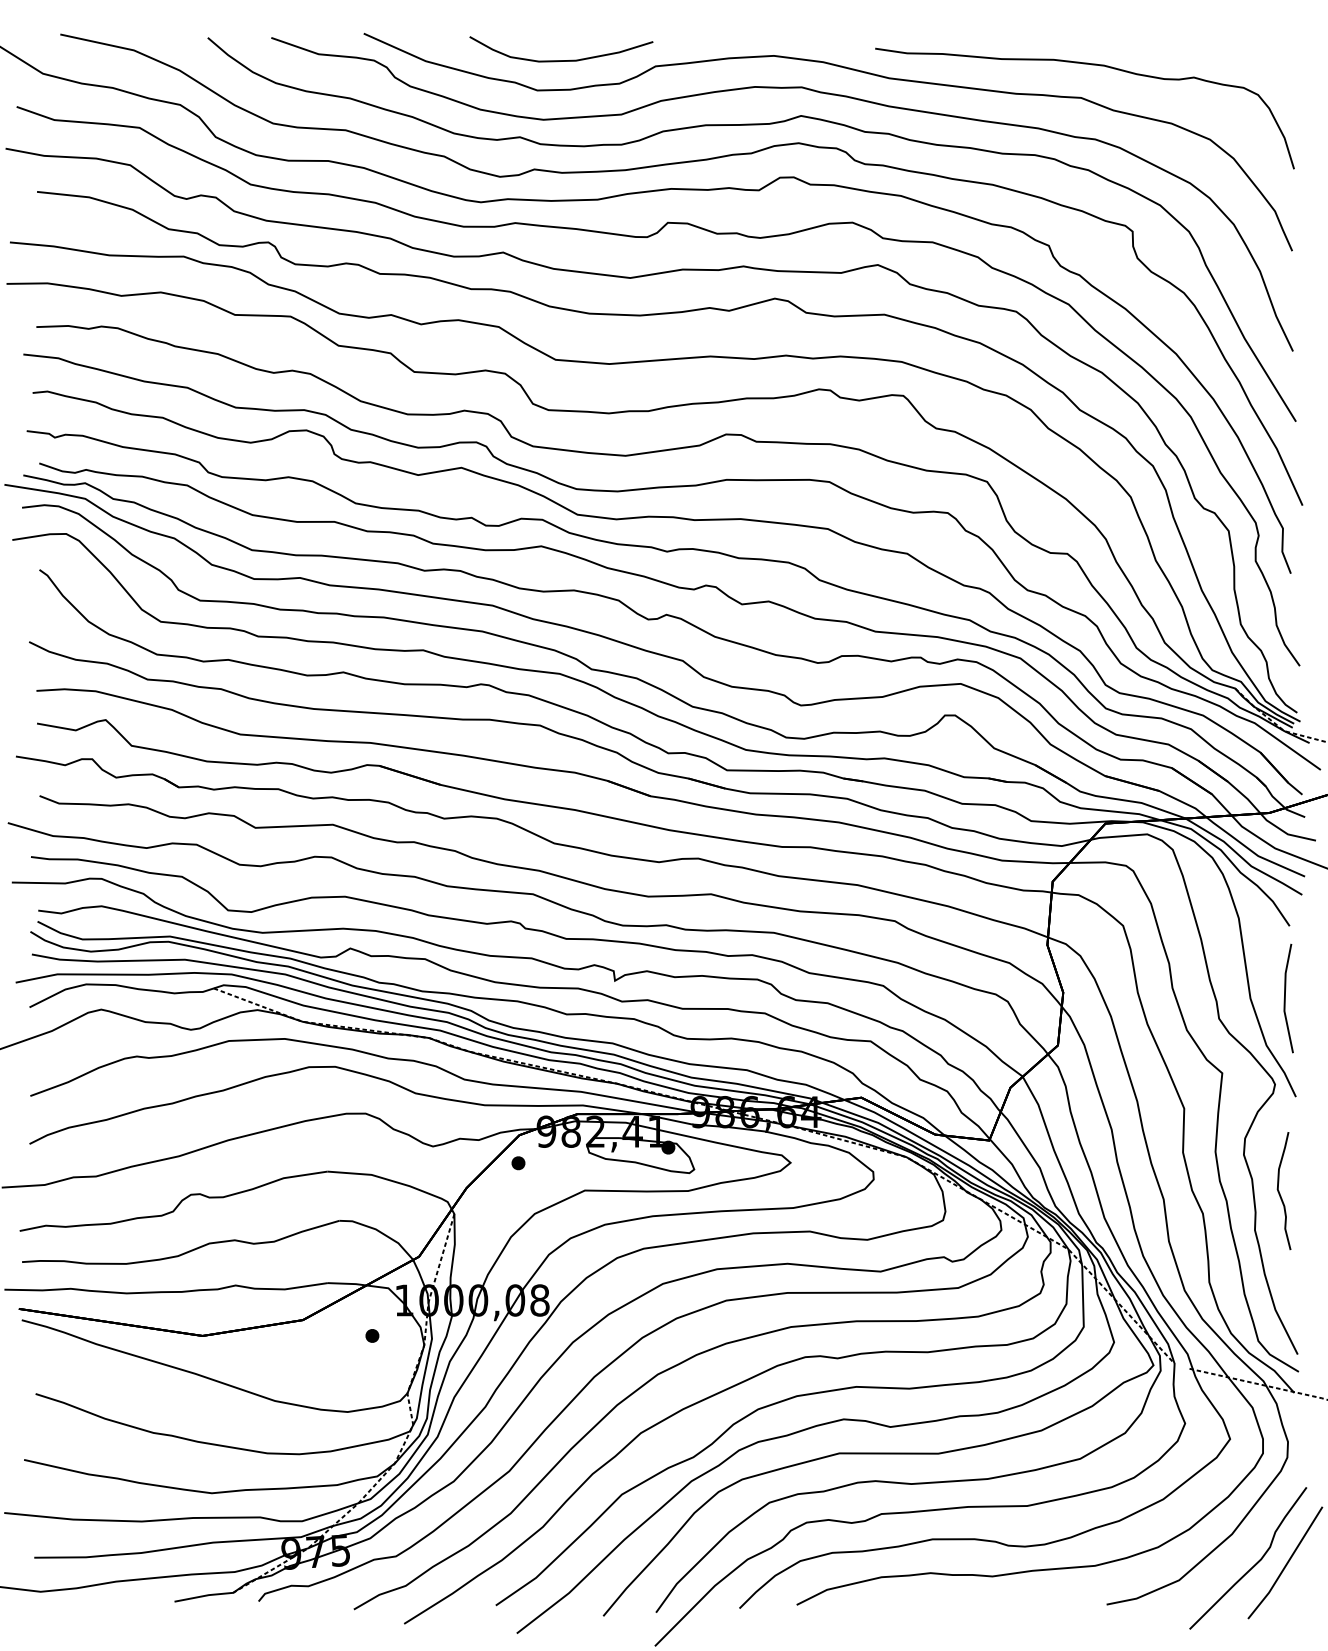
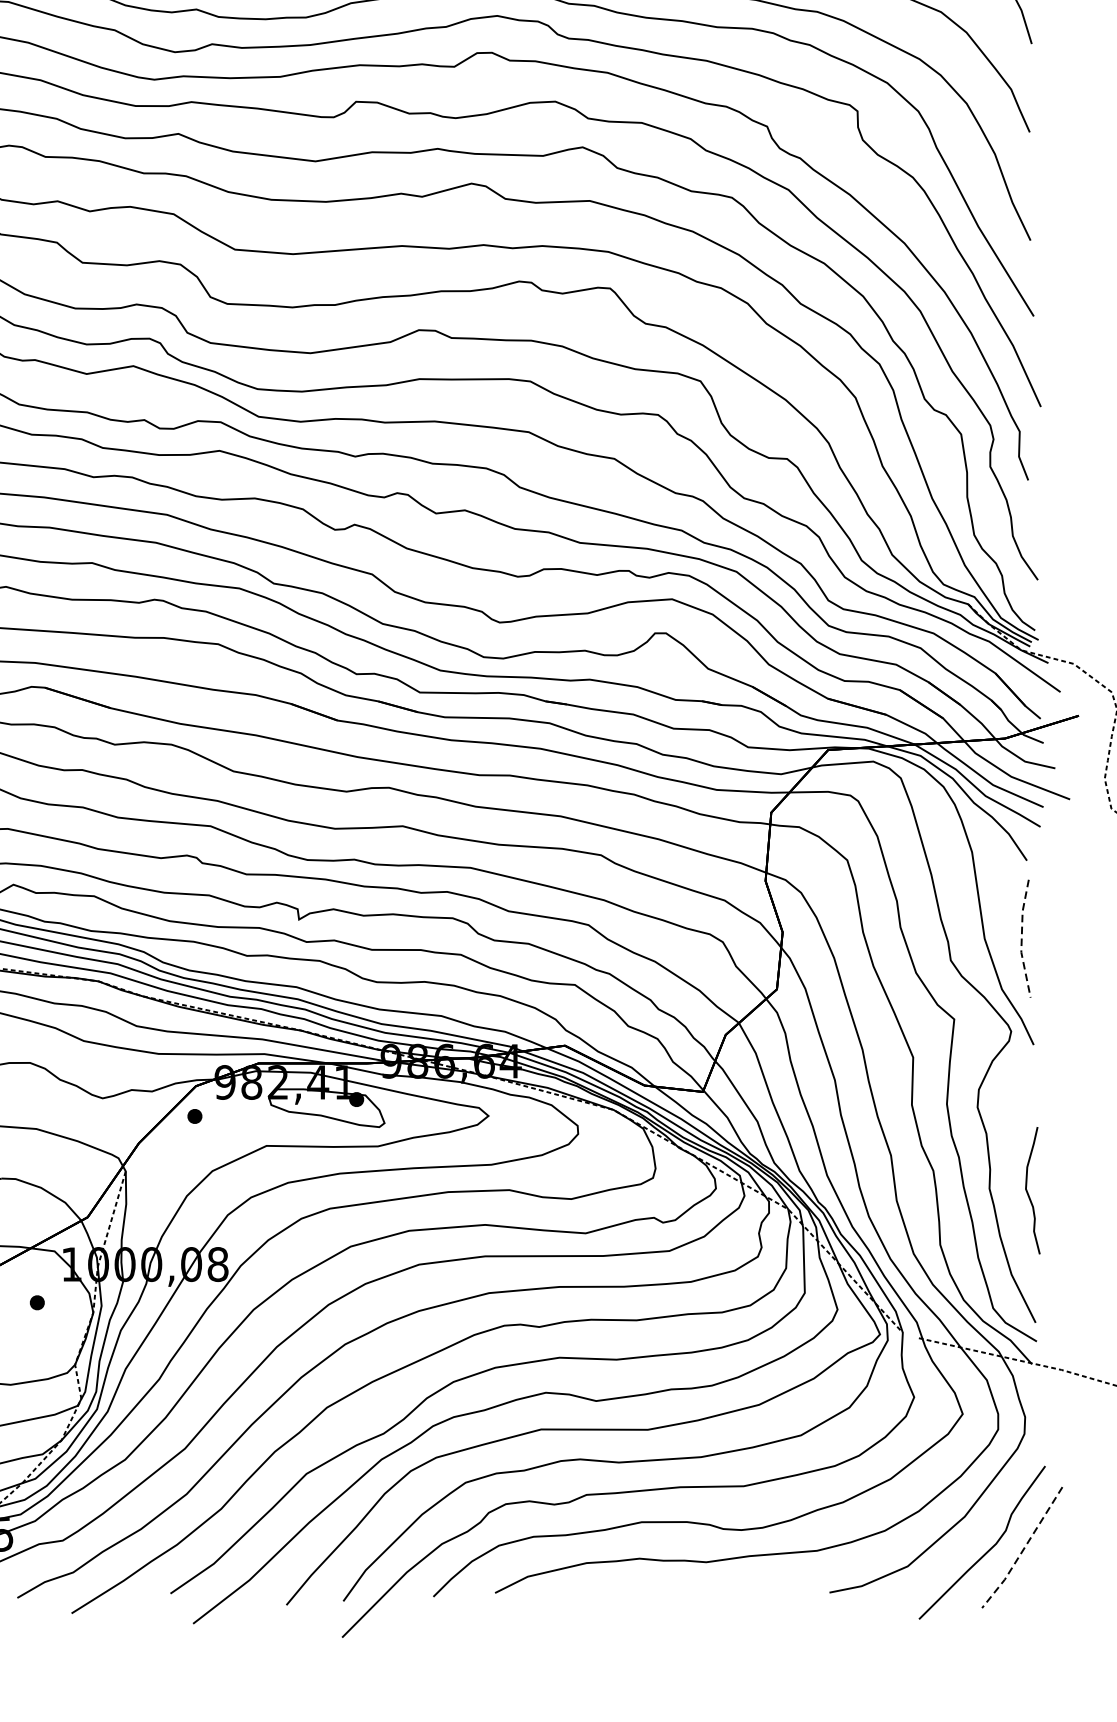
line: (1284, 999) -> (1021, 939), solid -> dashed
curve: (1280, 1193) -> (1028, 1193), moved
line: (1286, 1564) -> (1023, 1549), solid -> dashed

